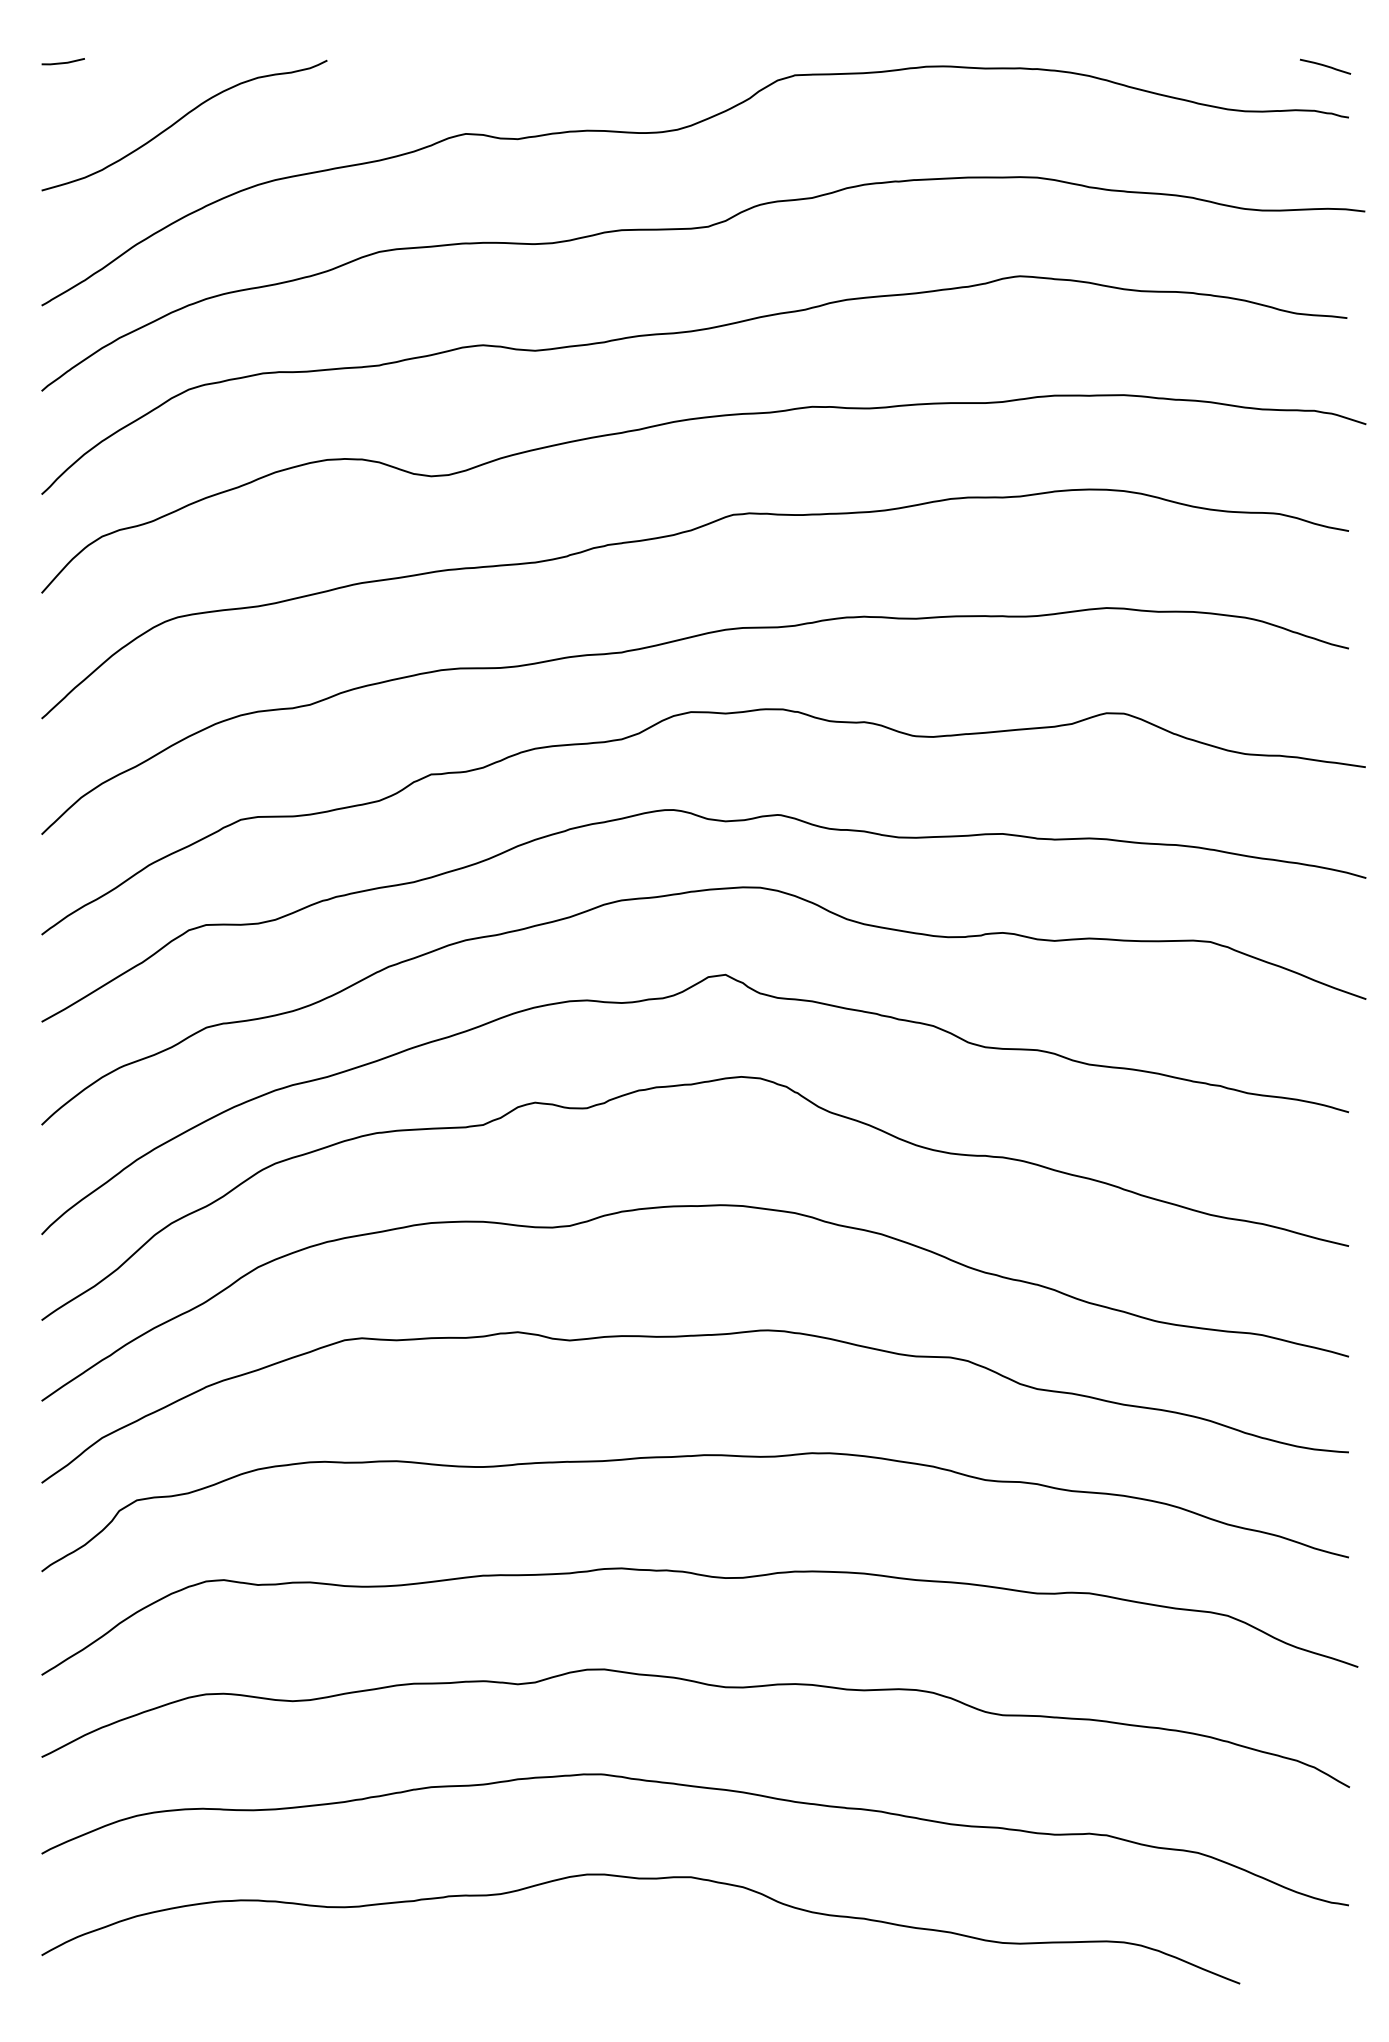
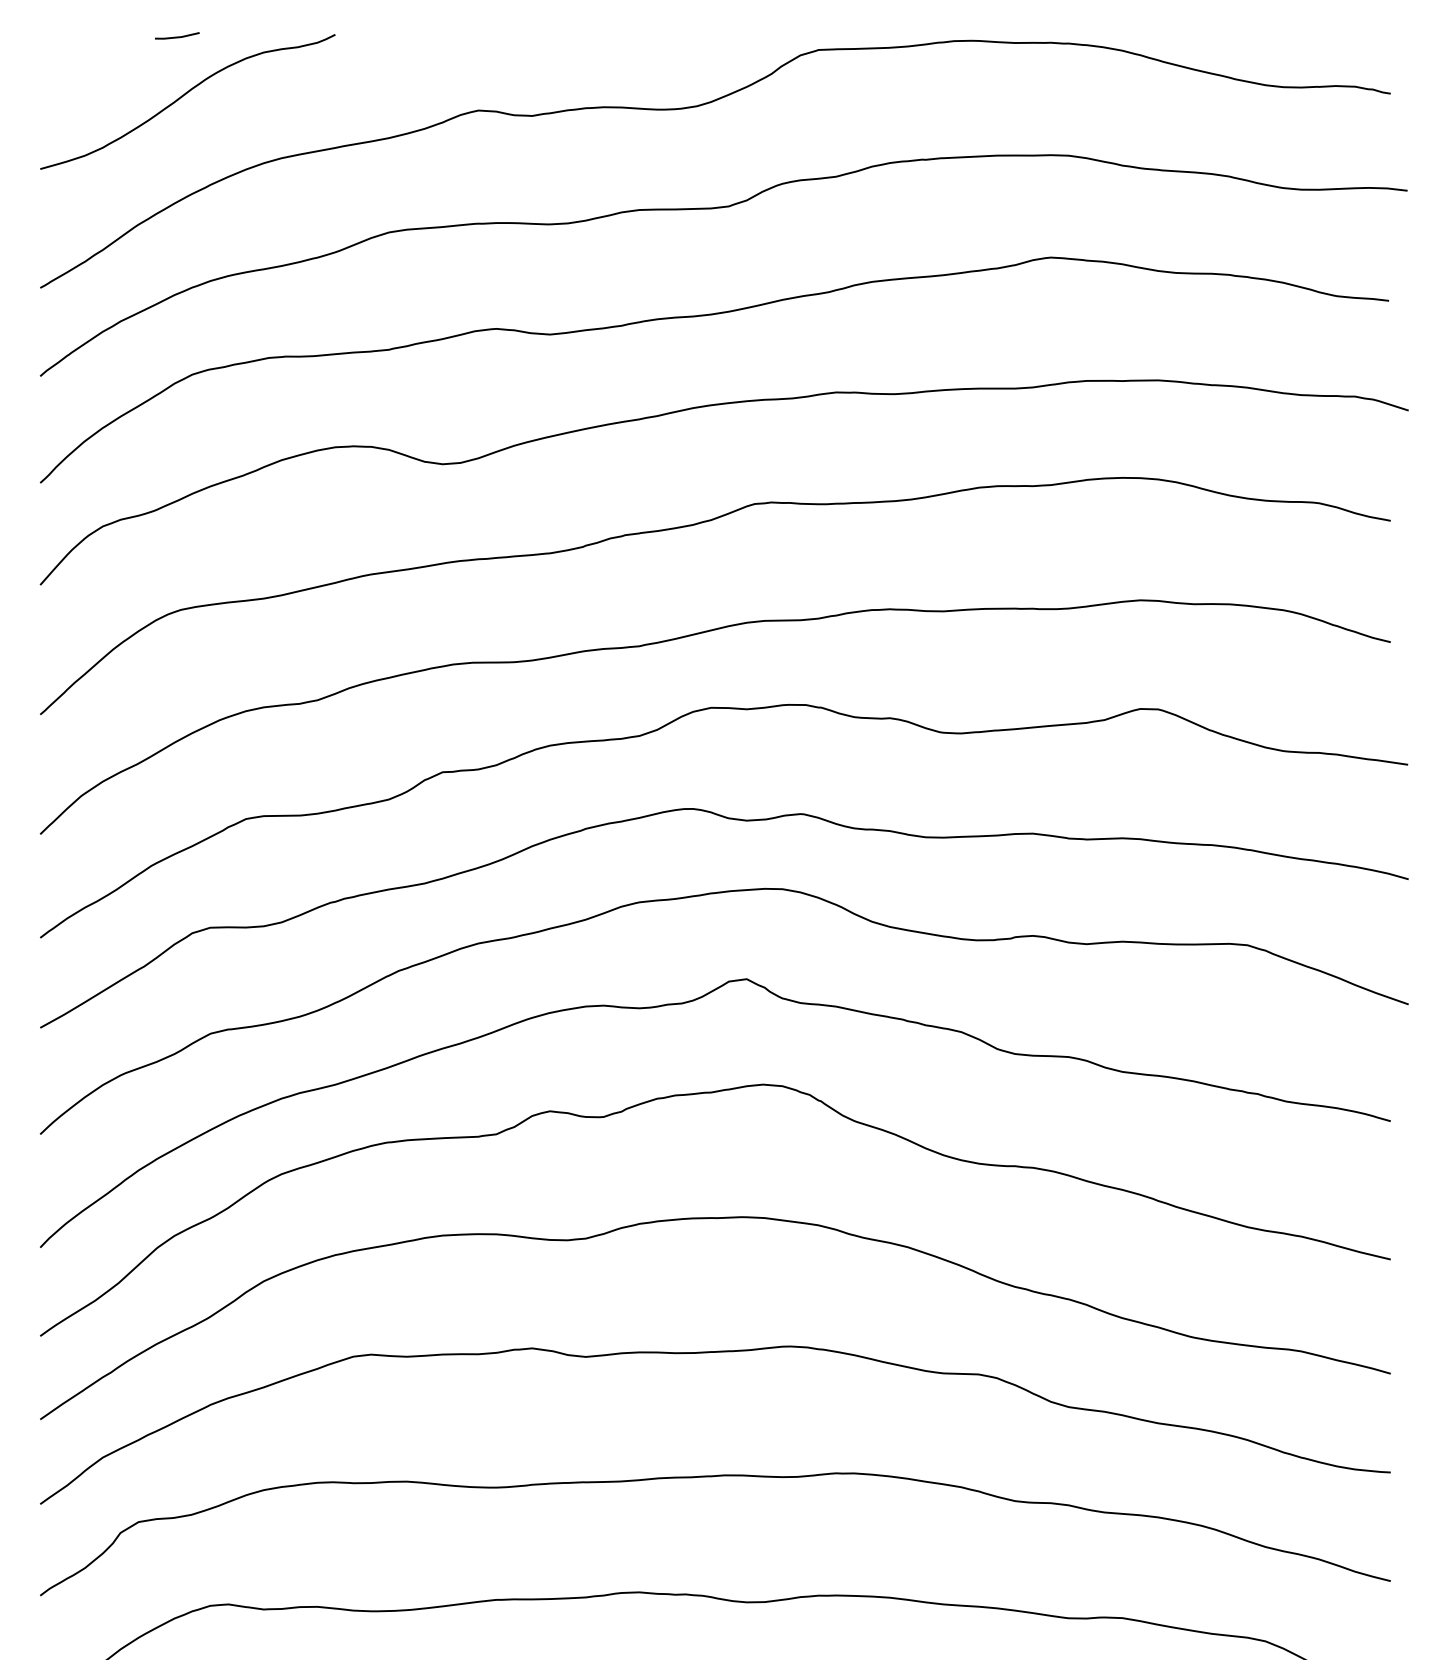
line: (62, 62) -> (176, 36), moved
curve: (1325, 66) -> (1366, 40), removed

